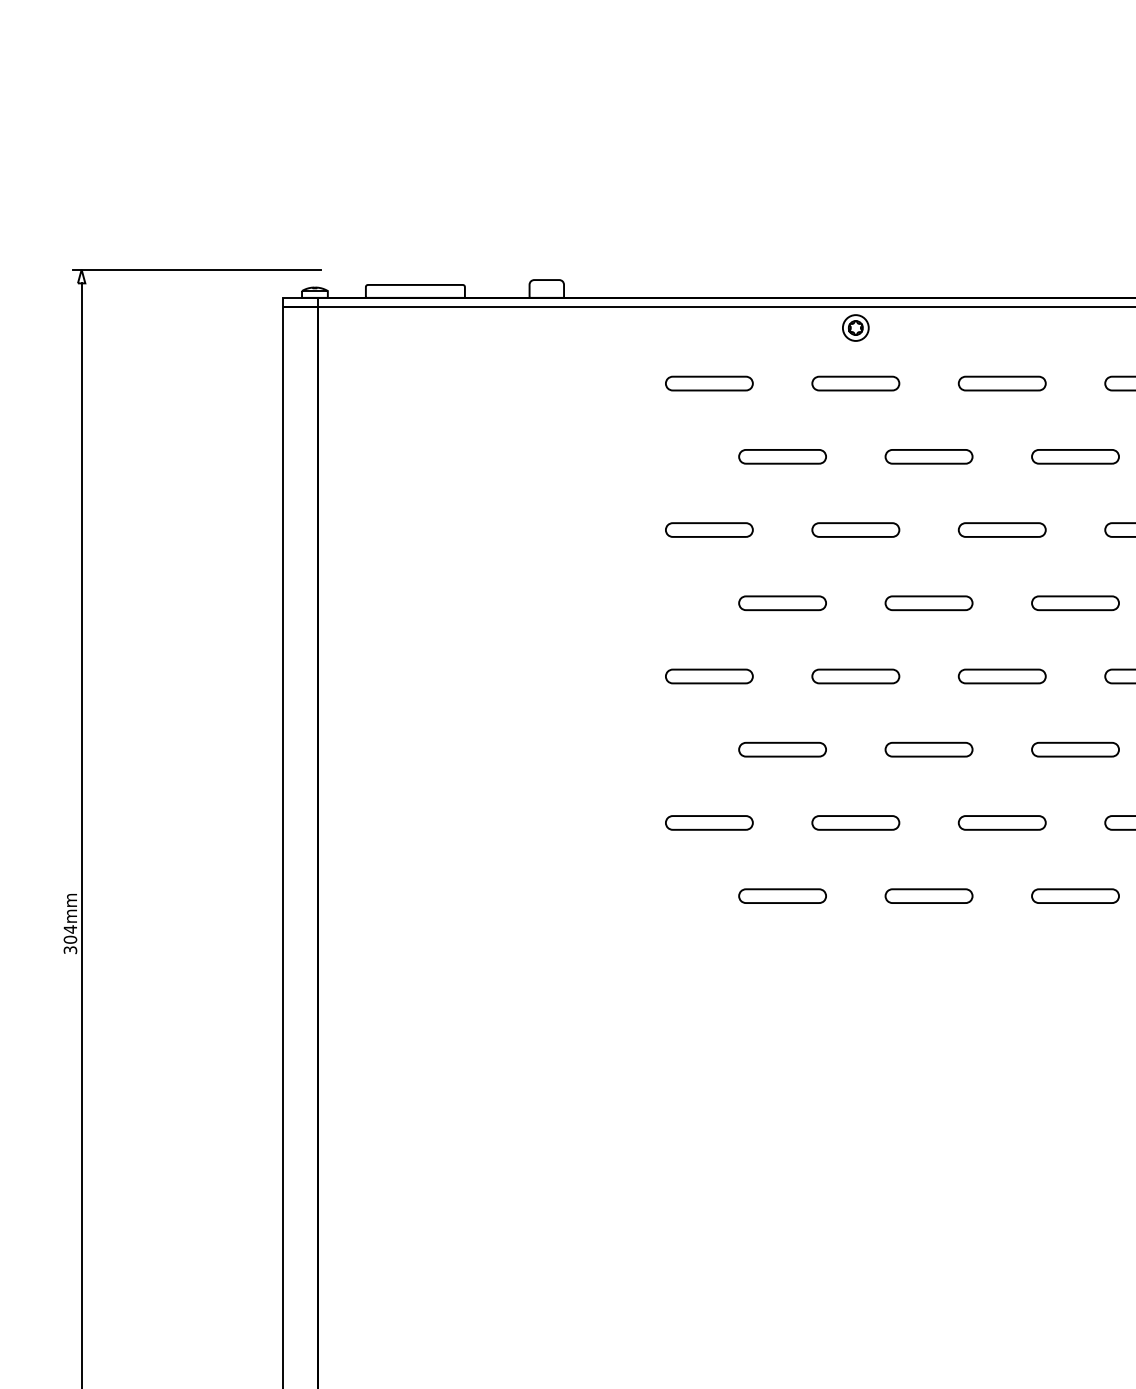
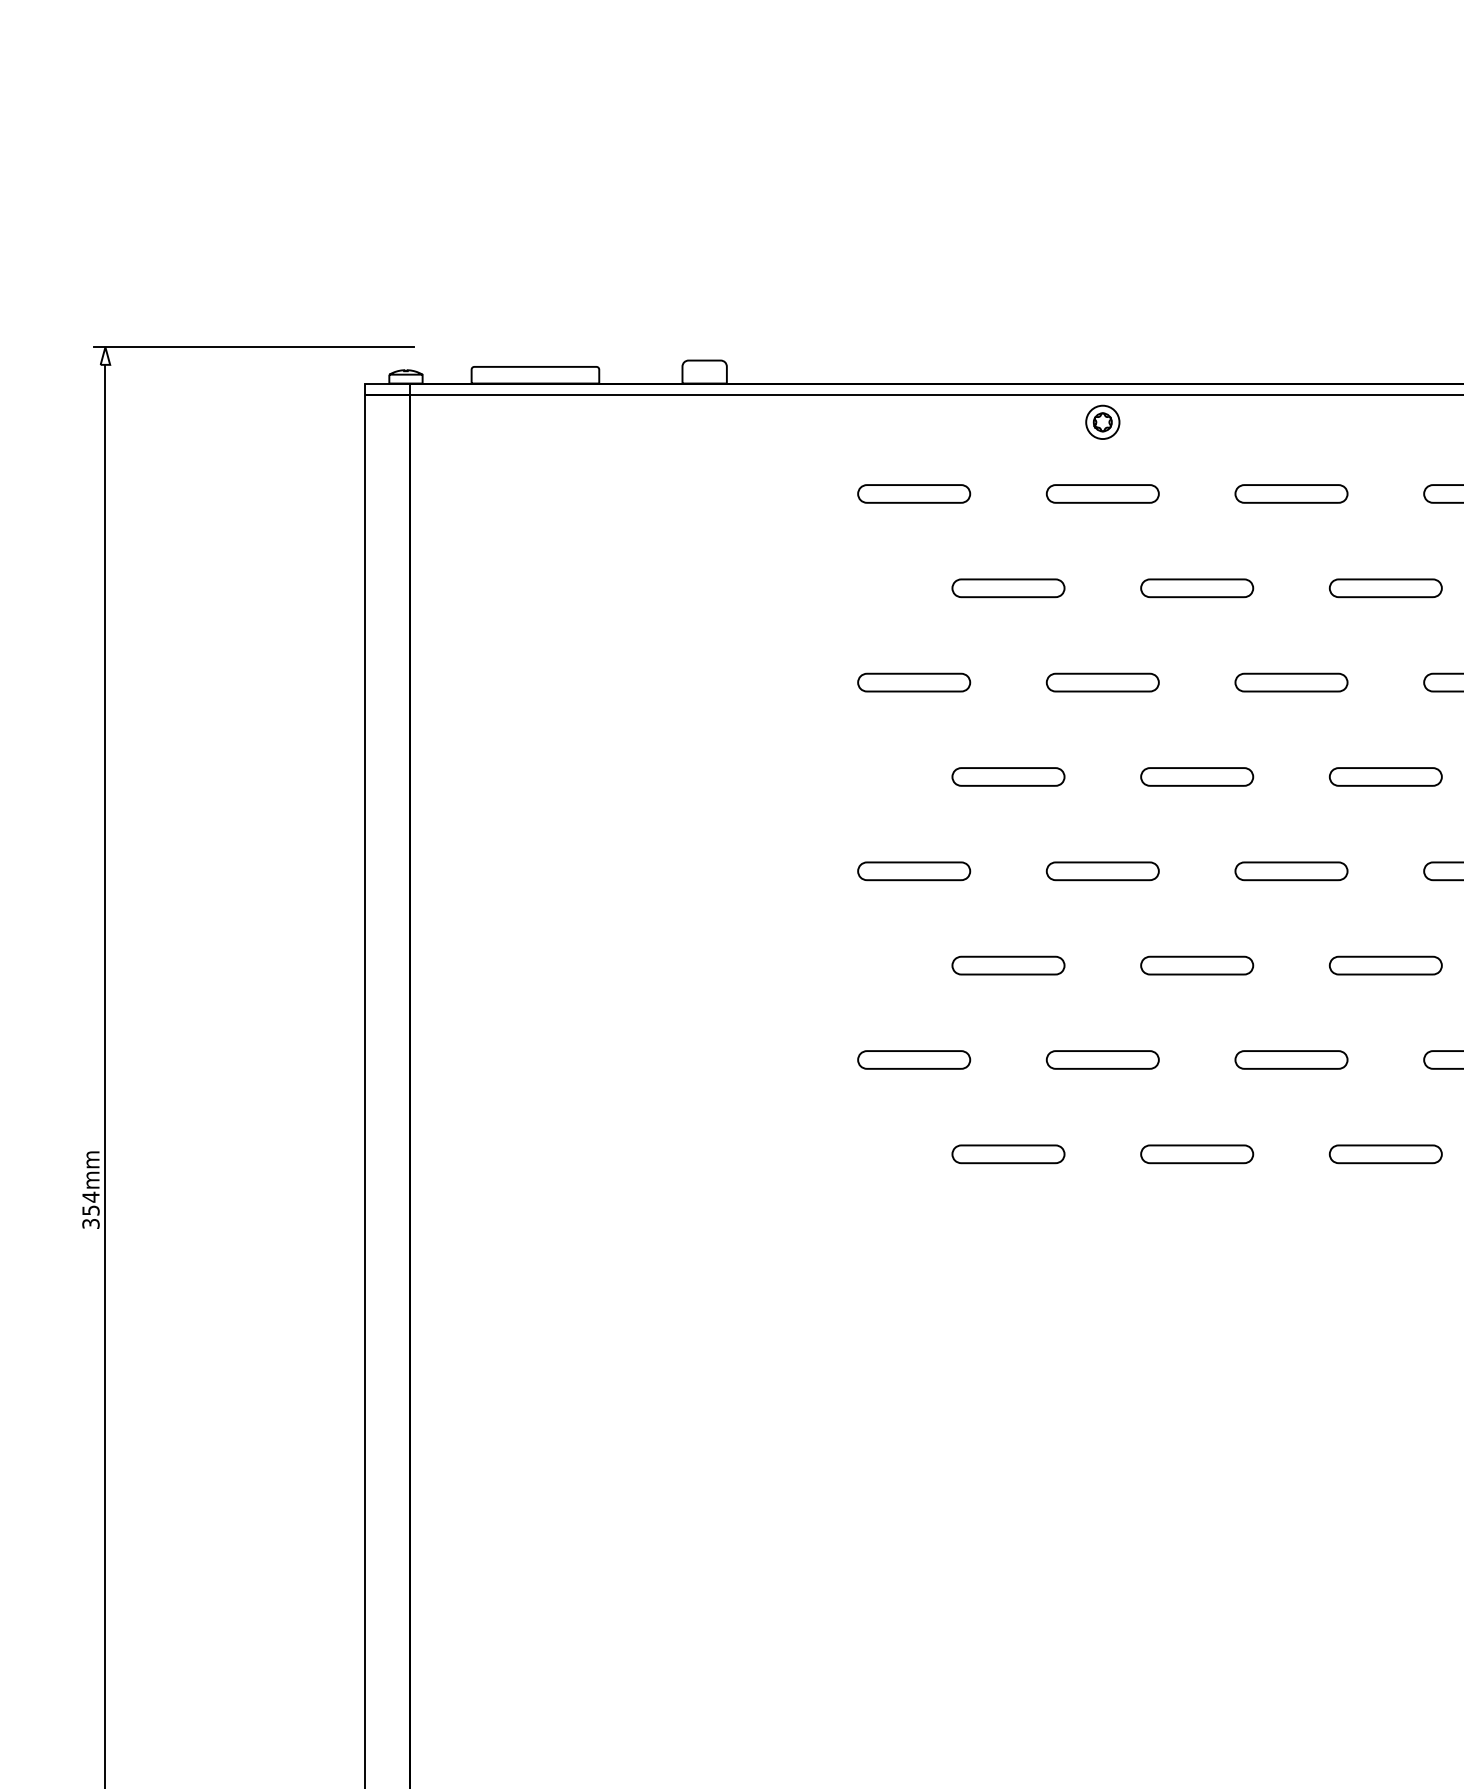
text: (70, 939) -> (90, 1210), 304mm -> 354mm

